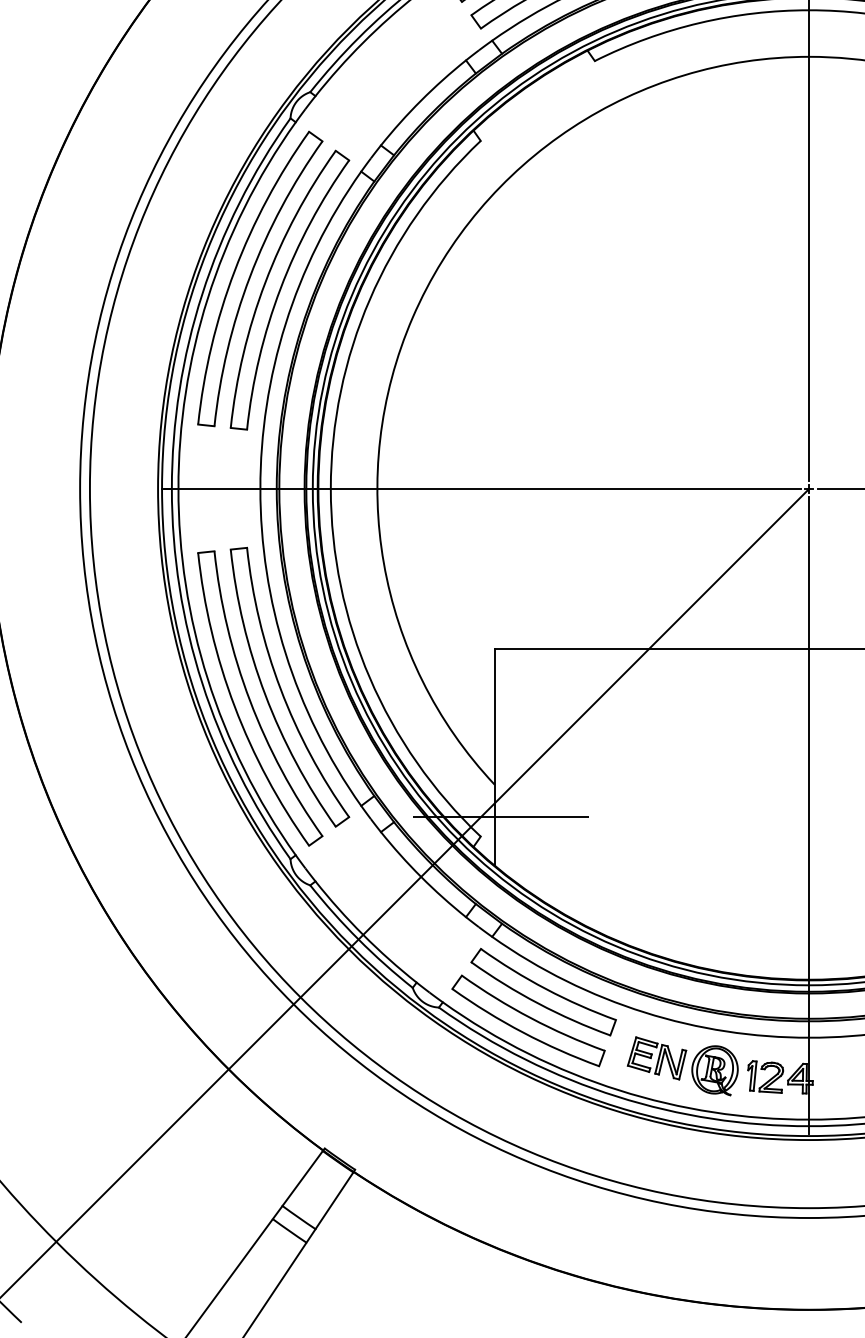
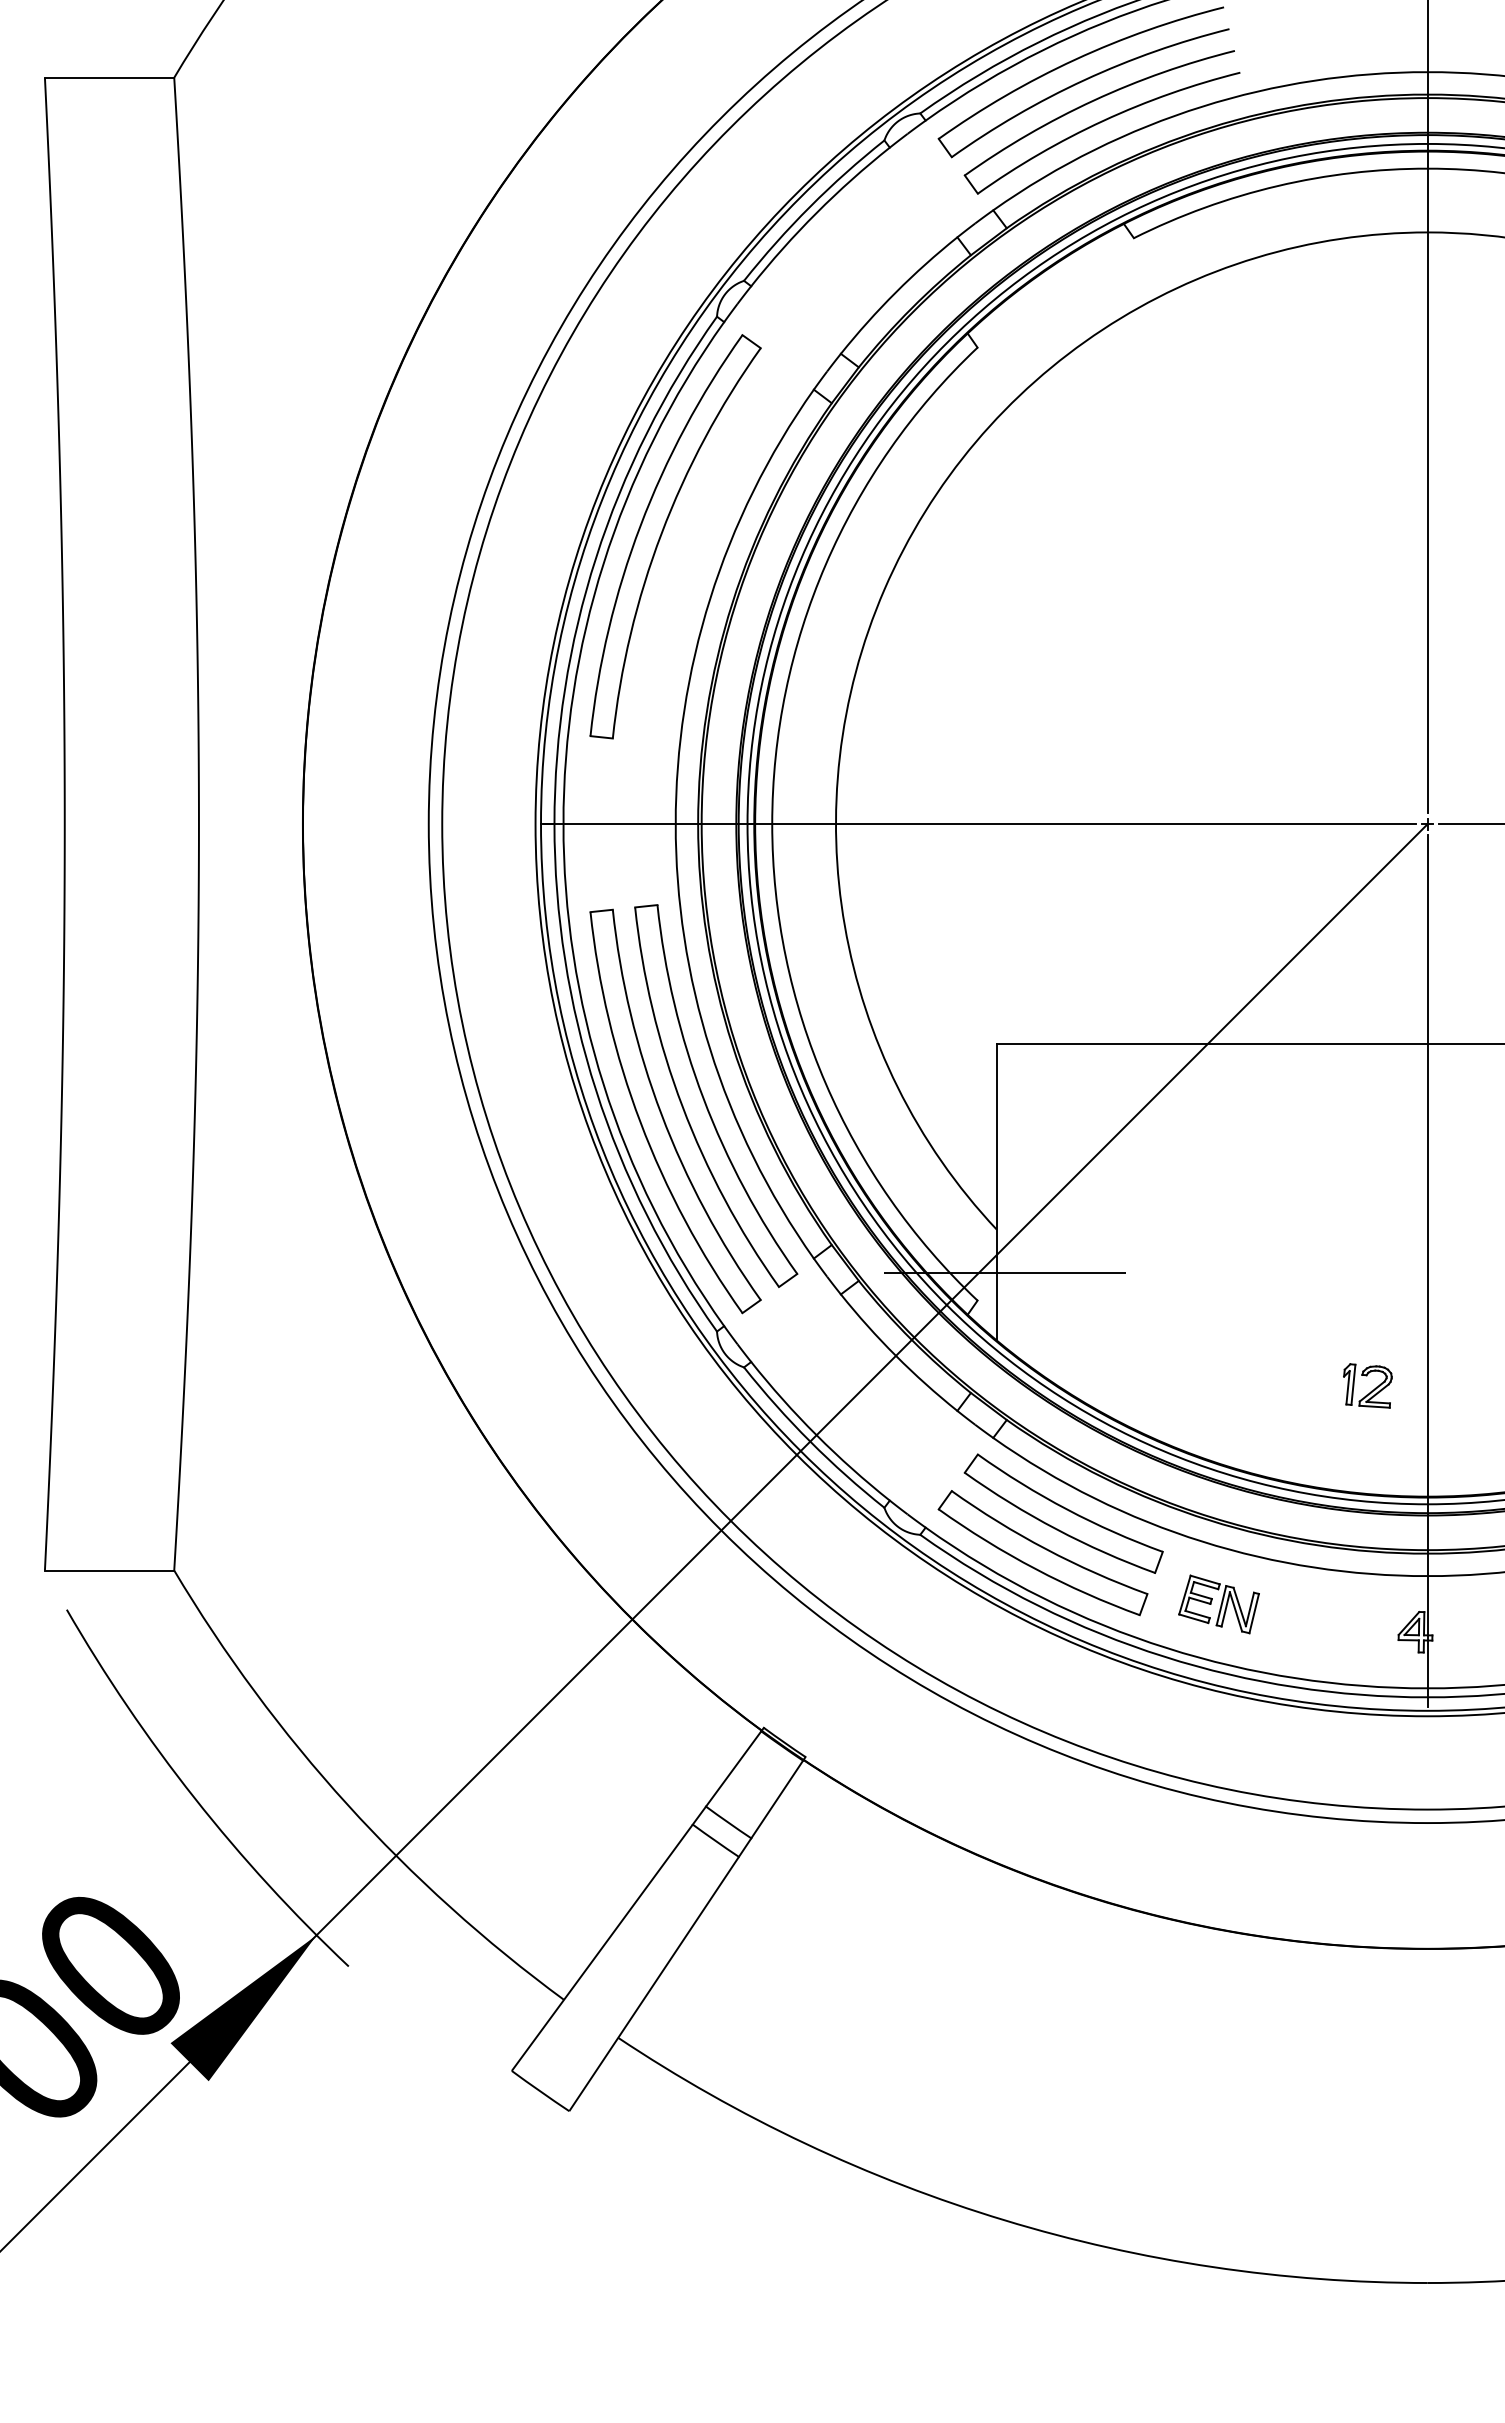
part: (282, 286) -> (705, 547), removed
part: (715, 1070) -> (1298, 1620), removed
part: (768, 1080) -> (1371, 1390), moved

